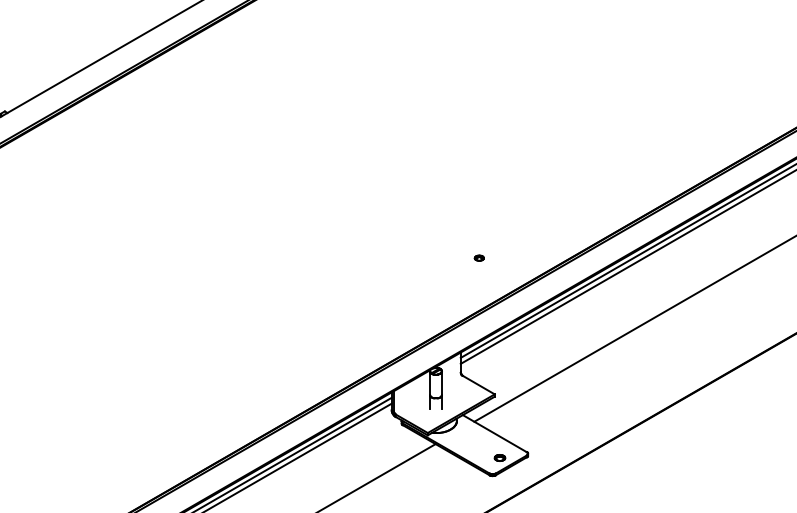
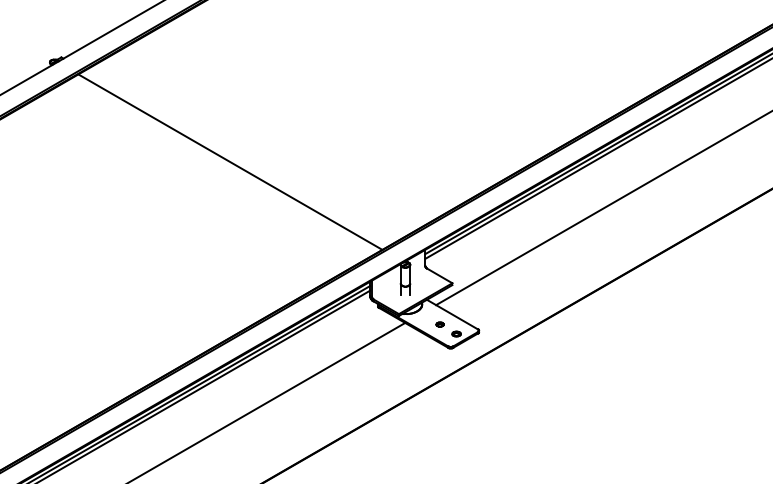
line: (216, 241) -> (230, 161), added
part: (478, 258) -> (439, 324), moved

